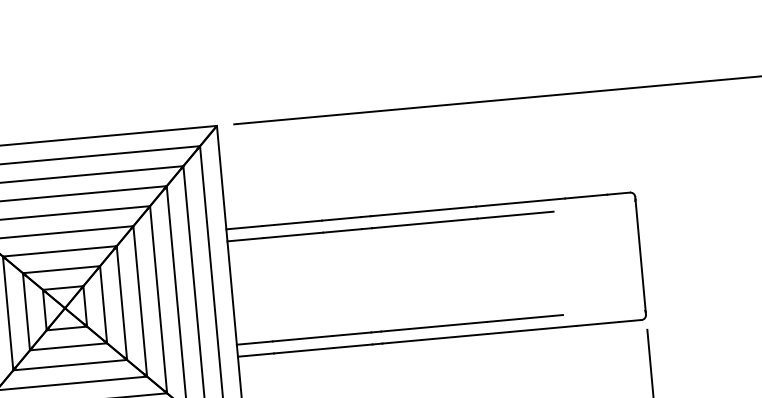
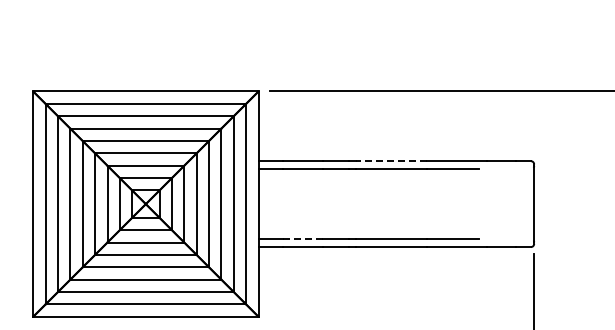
line: (423, 211) -> (391, 161), solid -> dashed
line: (303, 337) -> (303, 238), solid -> dashed

